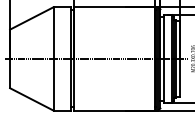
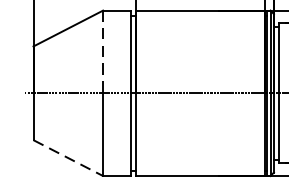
line: (53, 33) -> (102, 52), solid -> dashed
line: (32, 99) -> (69, 158), solid -> dashed

